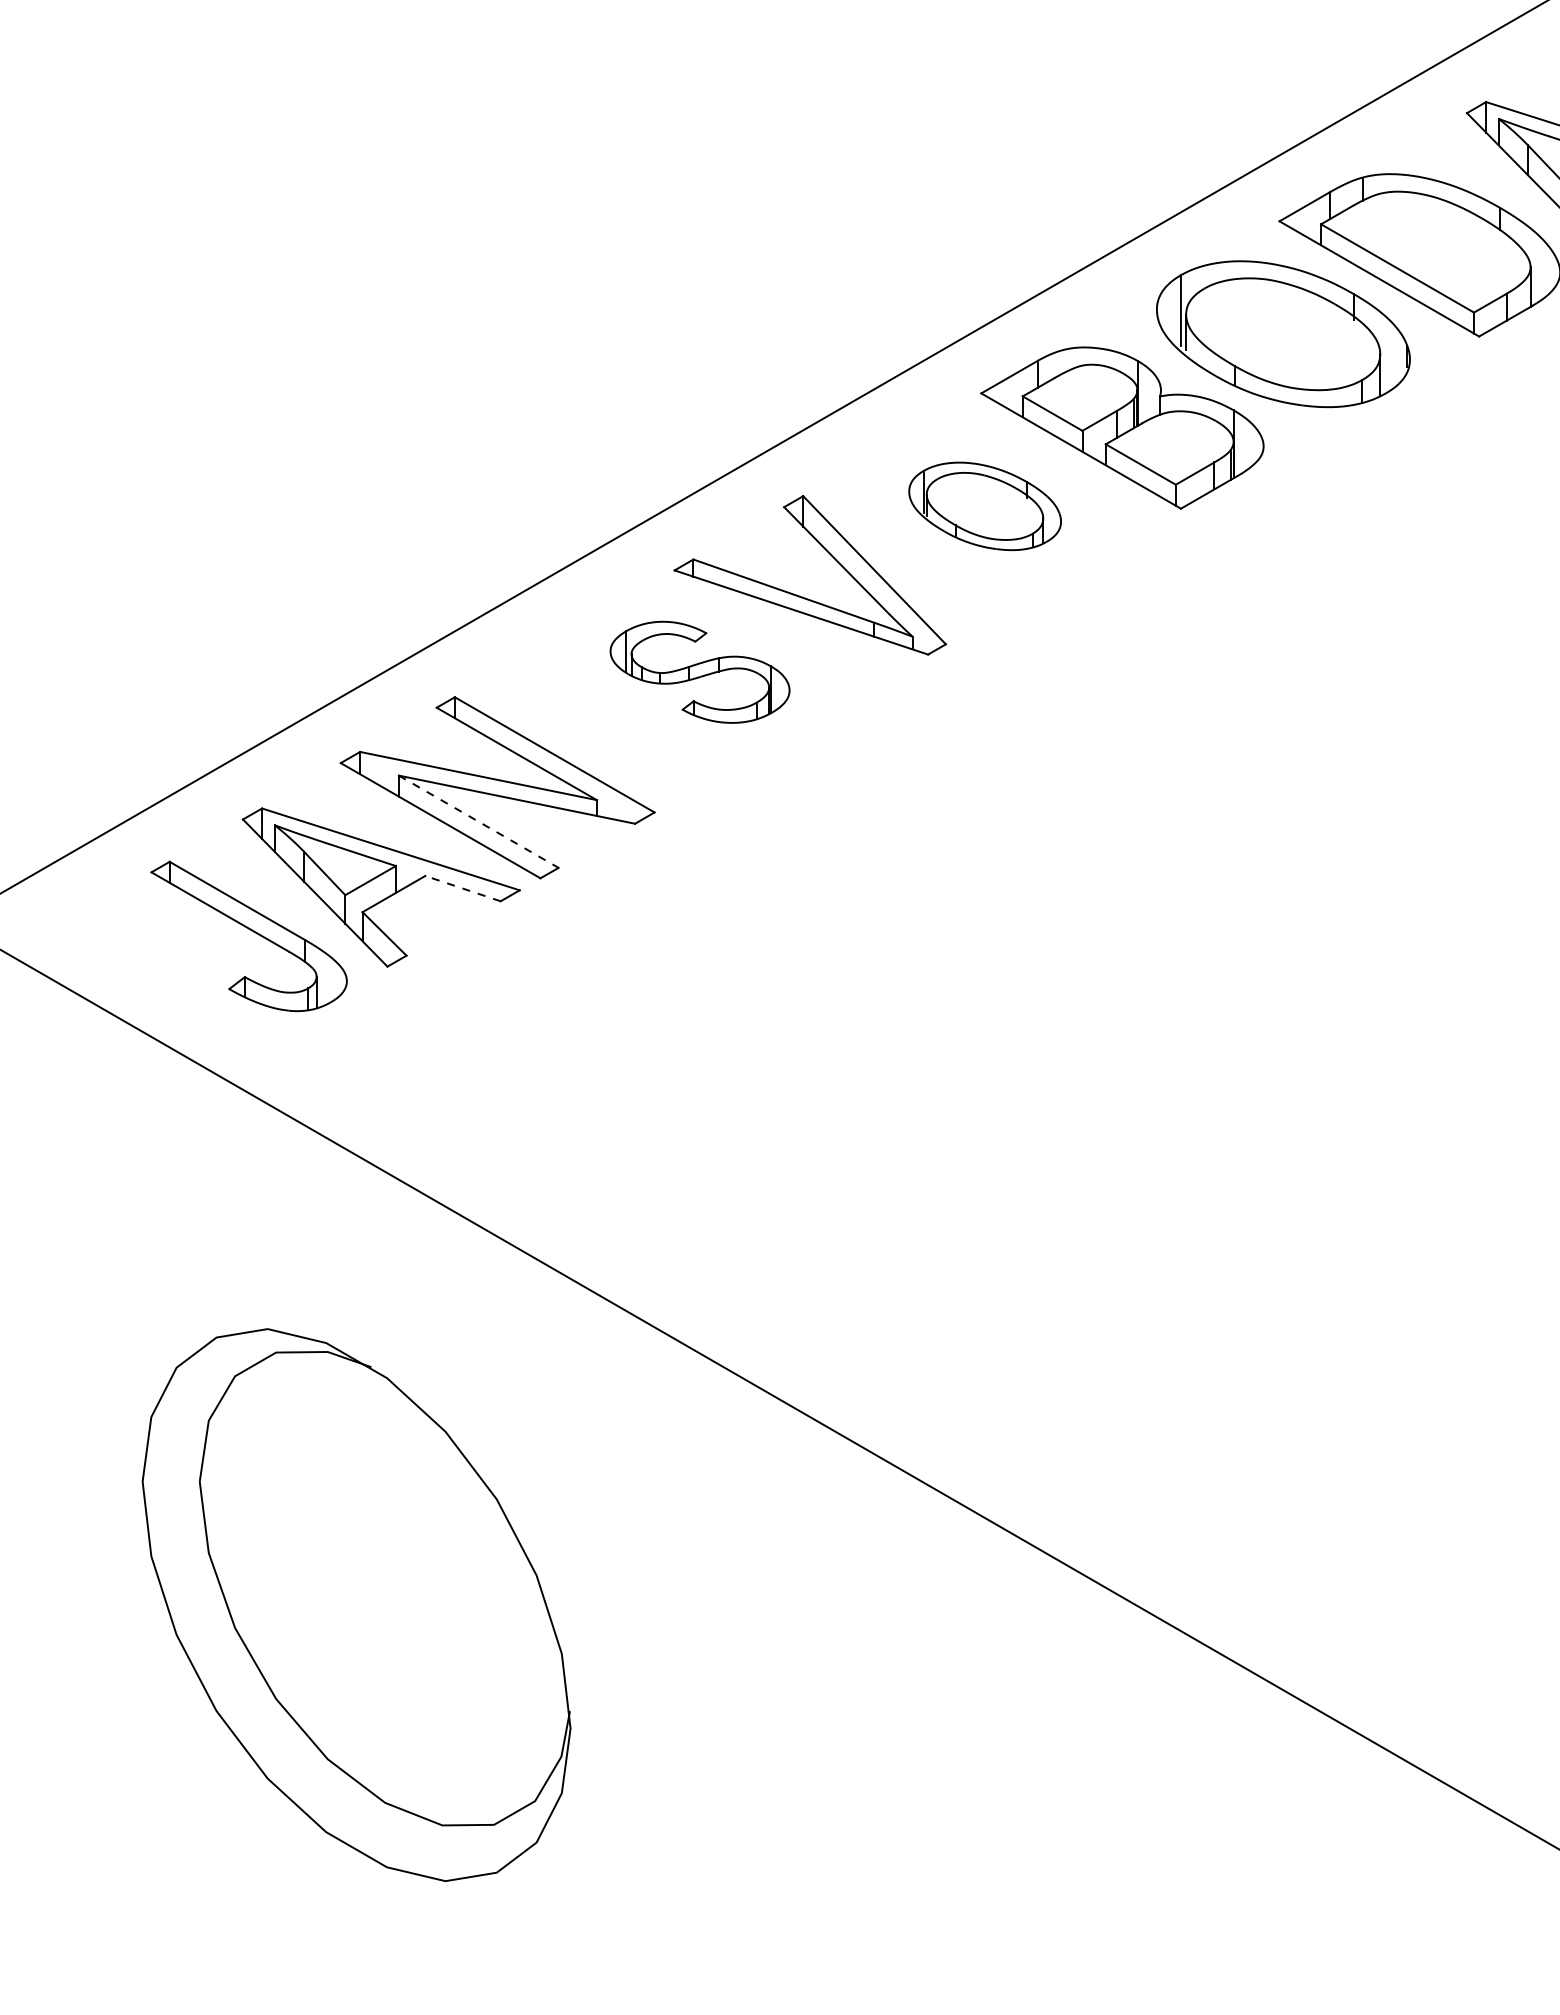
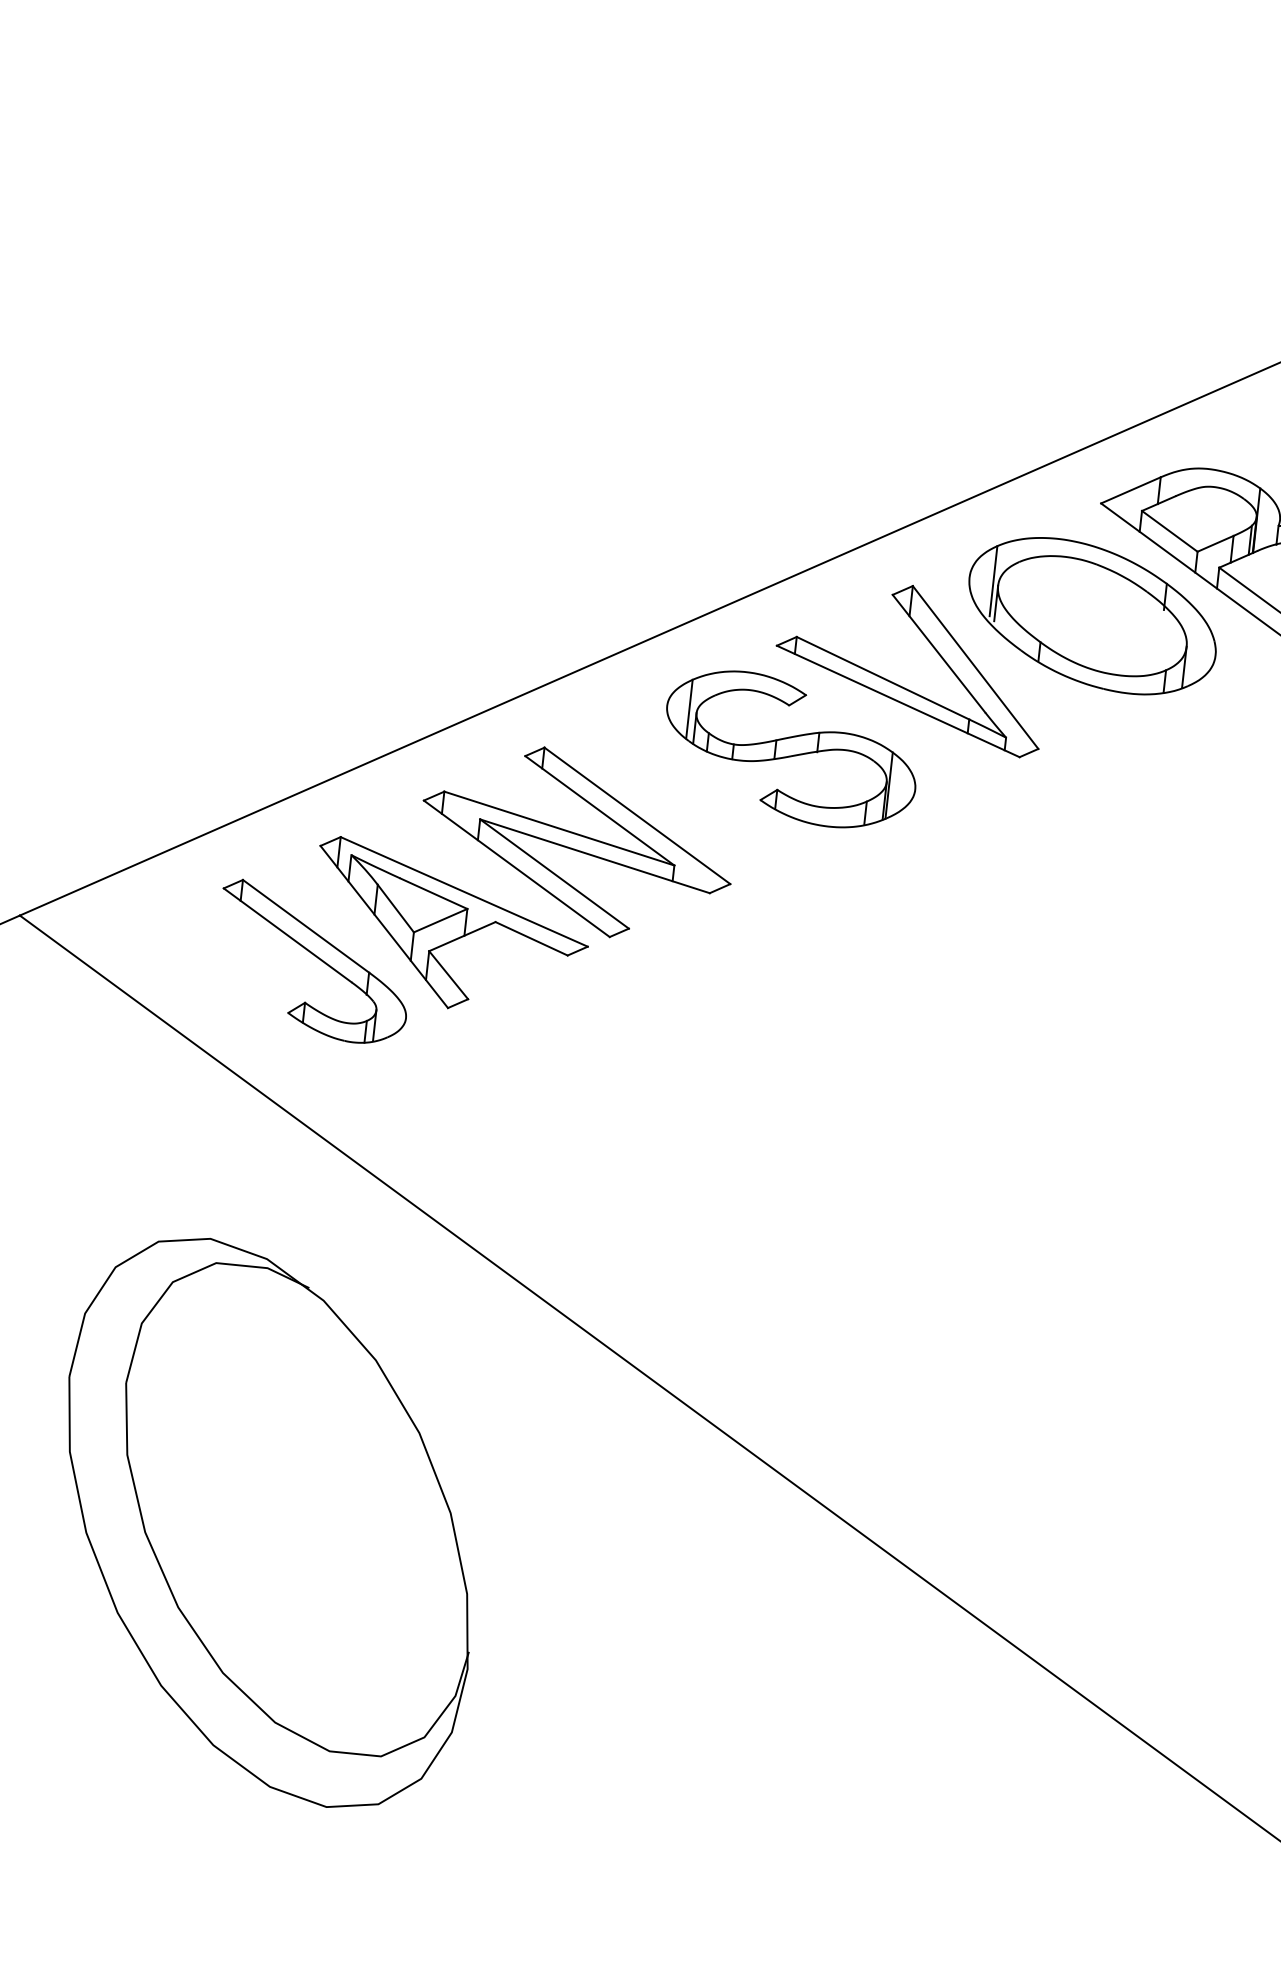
part: (984, 506) -> (1091, 616), size x1.67
part: (699, 672) -> (790, 749), size x1.43
line: (479, 821) -> (555, 873), dashed -> solid
line: (463, 888) -> (532, 938), dashed -> solid
part: (356, 1604) -> (268, 1522), moved

